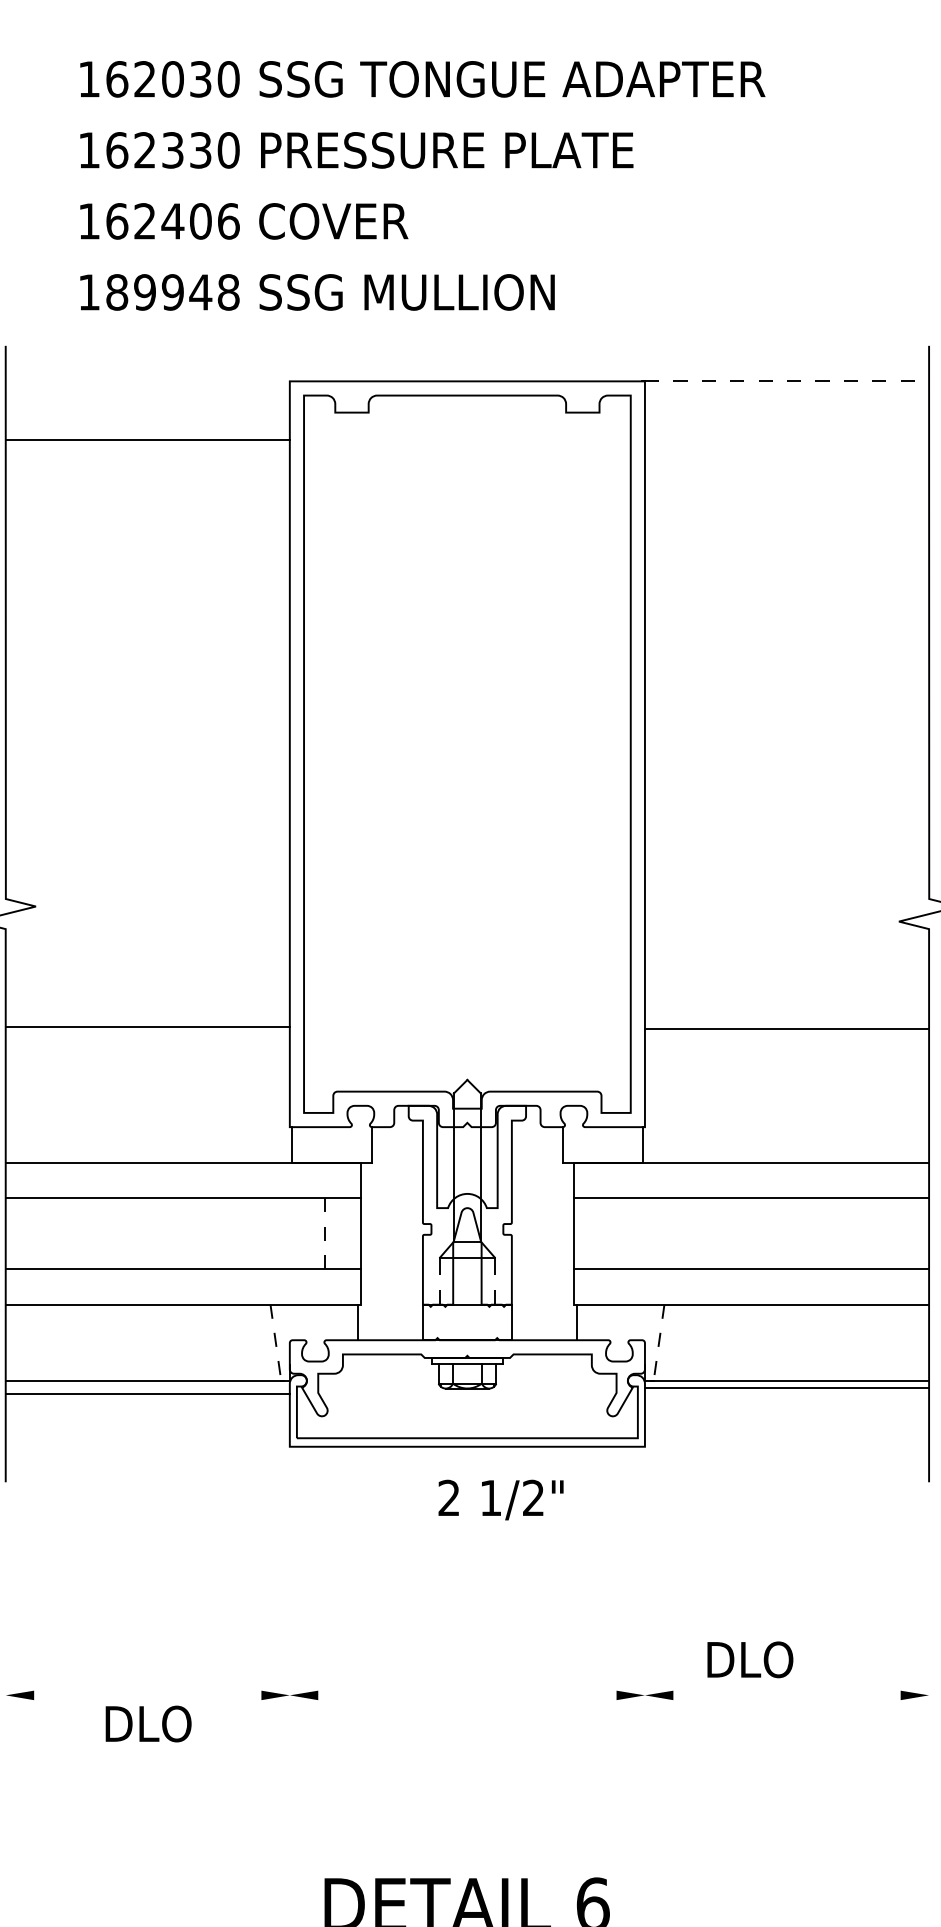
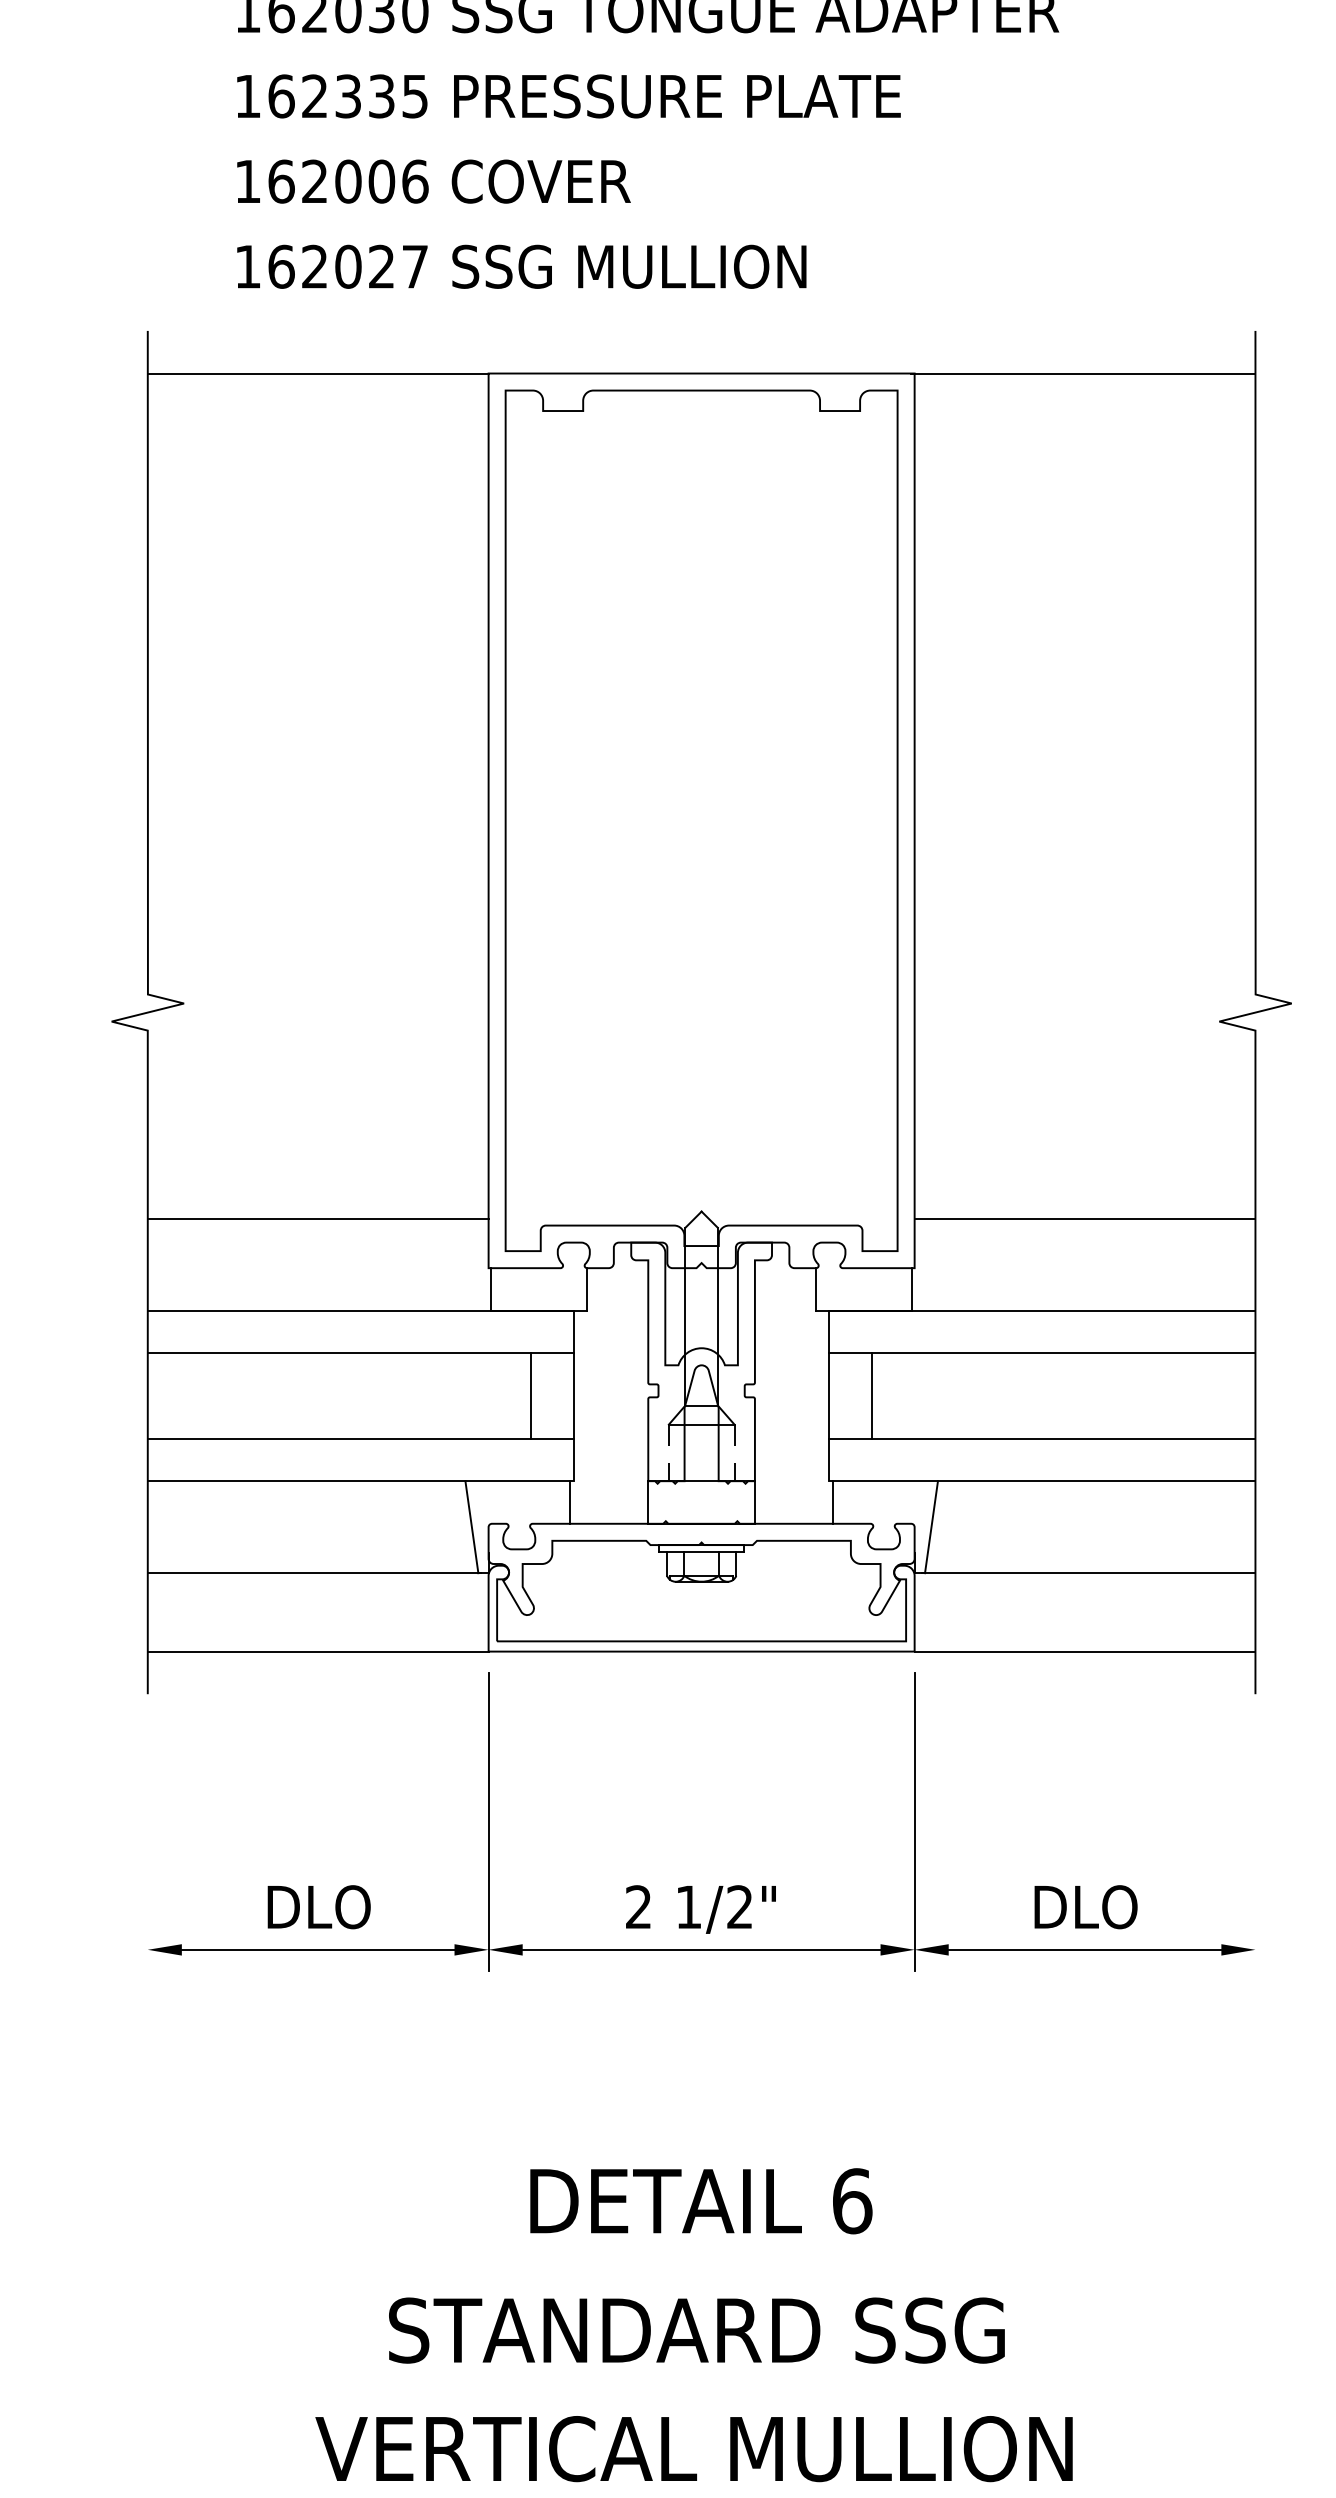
text: (228, 150) -> (415, 96), 162330 -> 162335
text: (173, 221) -> (348, 181), 162406 -> 162006
text: (173, 292) -> (348, 266), 189948 -> 162027
line: (787, 381) -> (1085, 373), dashed -> solid
line: (147, 439) -> (317, 373), moved
line: (147, 1026) -> (317, 1218), moved
line: (786, 1028) -> (1084, 1218), moved
line: (325, 1233) -> (531, 1395), dashed -> solid
line: (609, 1233) -> (872, 1395), added
line: (275, 1343) -> (471, 1527), dashed -> solid
line: (659, 1343) -> (931, 1527), dashed -> solid
line: (786, 1387) -> (1084, 1651), moved
line: (147, 1394) -> (317, 1651), moved
text: (500, 1500) -> (700, 1909), moved
line: (289, 1588) -> (488, 1821), added
line: (644, 1588) -> (914, 1821), added
text: (749, 1660) -> (1085, 1907), moved
line: (147, 1695) -> (317, 1949), added
line: (467, 1695) -> (701, 1949), added
line: (786, 1695) -> (1084, 1949), added
text: (148, 1724) -> (318, 1907), moved

